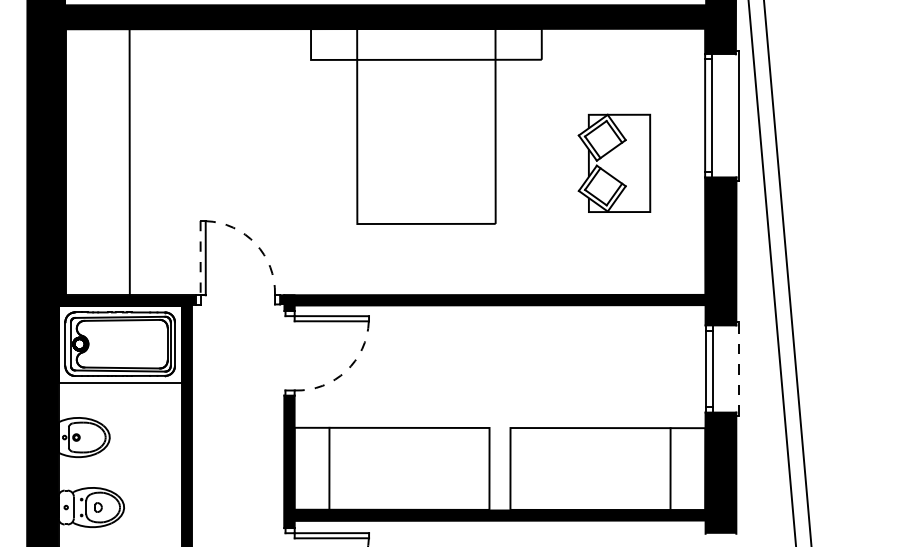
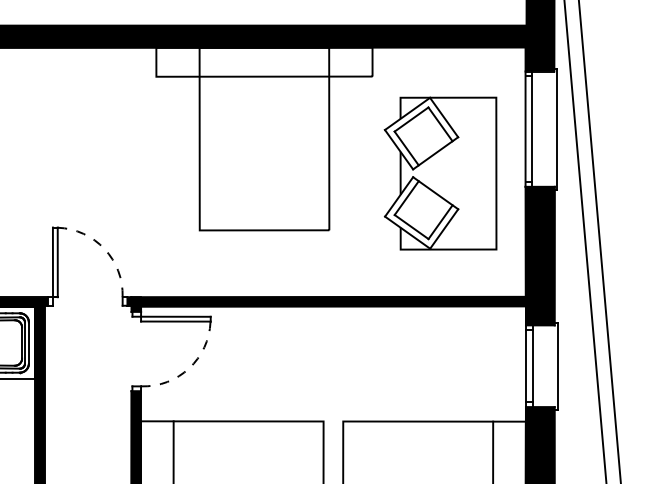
part: (614, 163) -> (440, 173), size x1.67
line: (200, 258) -> (52, 262), dashed -> solid
line: (739, 369) -> (557, 366), dashed -> solid

